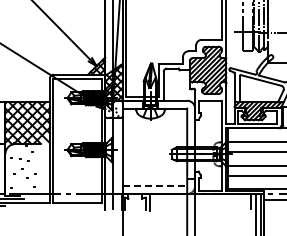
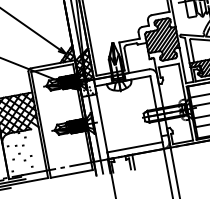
line: (155, 186) -> (135, 147), dashed -> solid

